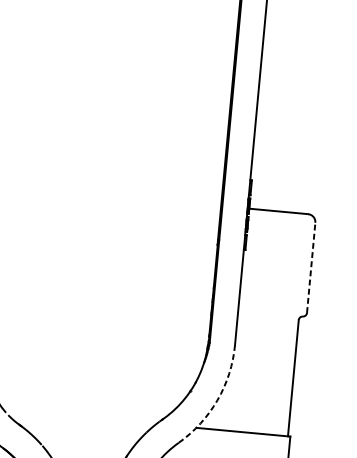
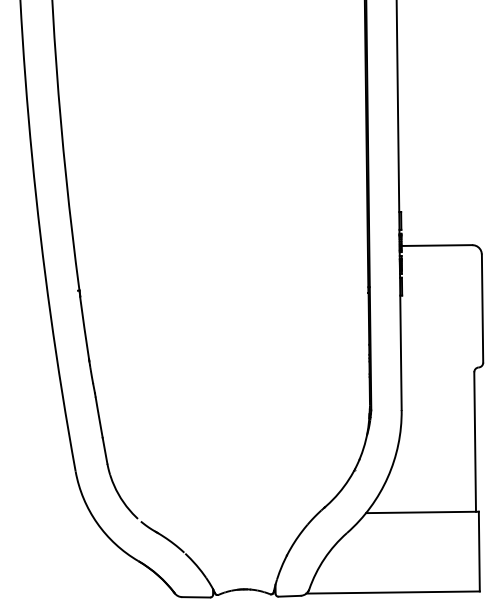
line: (311, 267) -> (482, 308), dashed -> solid
arc: (217, 400) -> (387, 477), dashed -> solid

